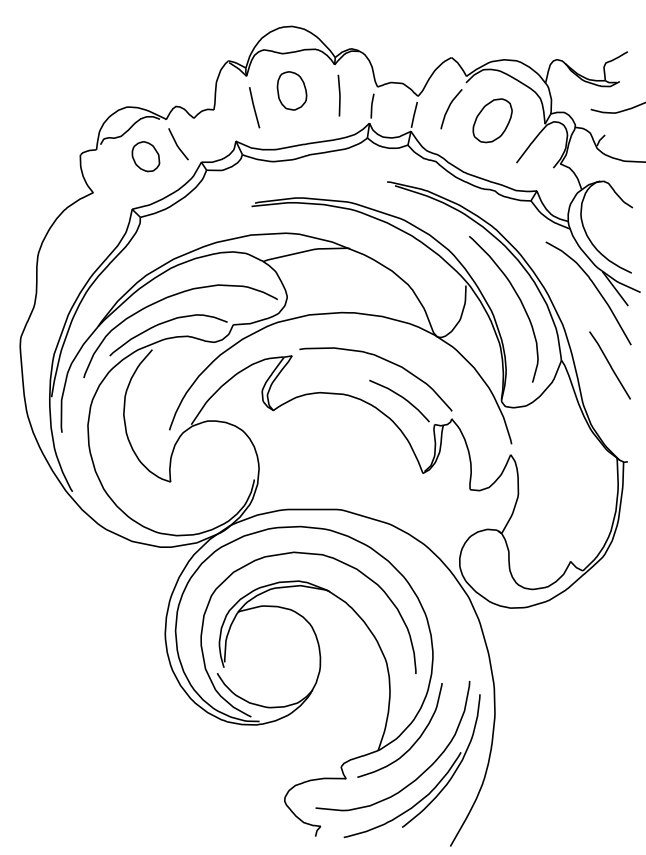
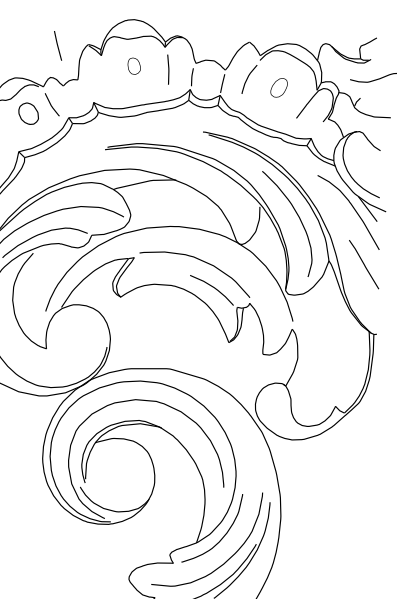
part: (291, 90) -> (133, 65), size x0.6
line: (254, 107) -> (57, 45), moved
part: (492, 120) -> (279, 87), size x0.6

